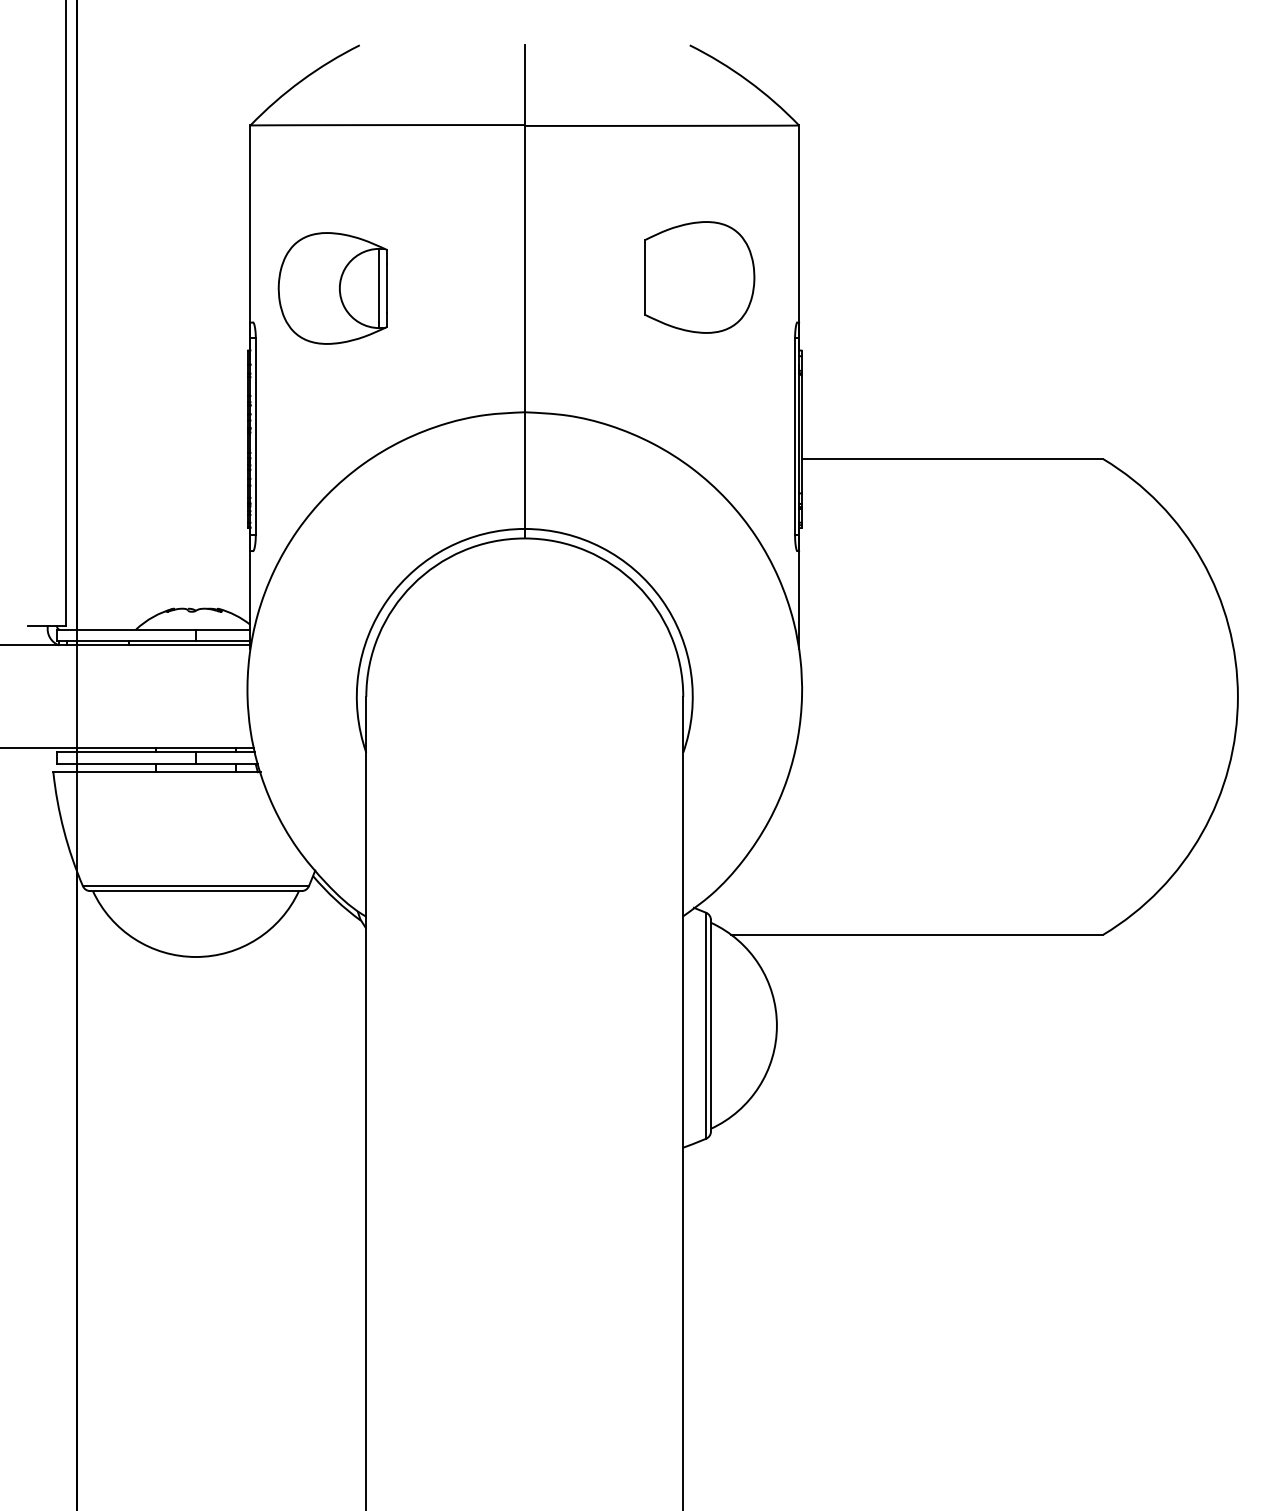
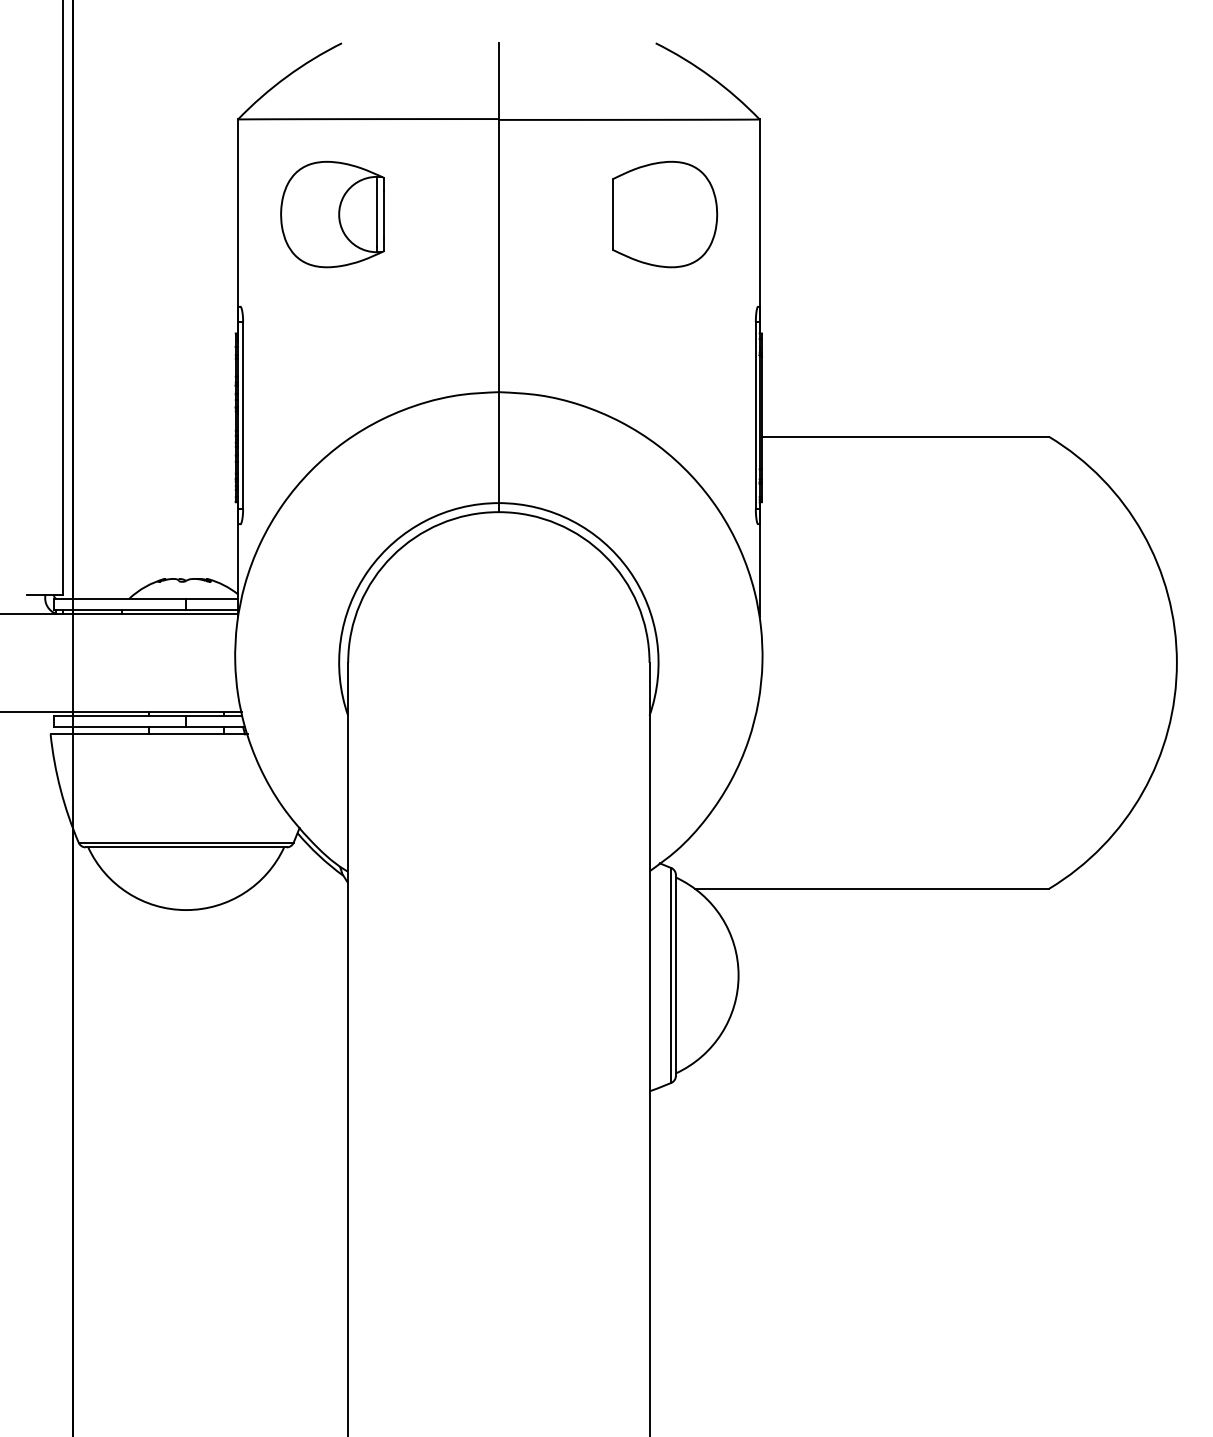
part: (699, 277) -> (664, 214), moved
part: (332, 288) -> (332, 214), moved

